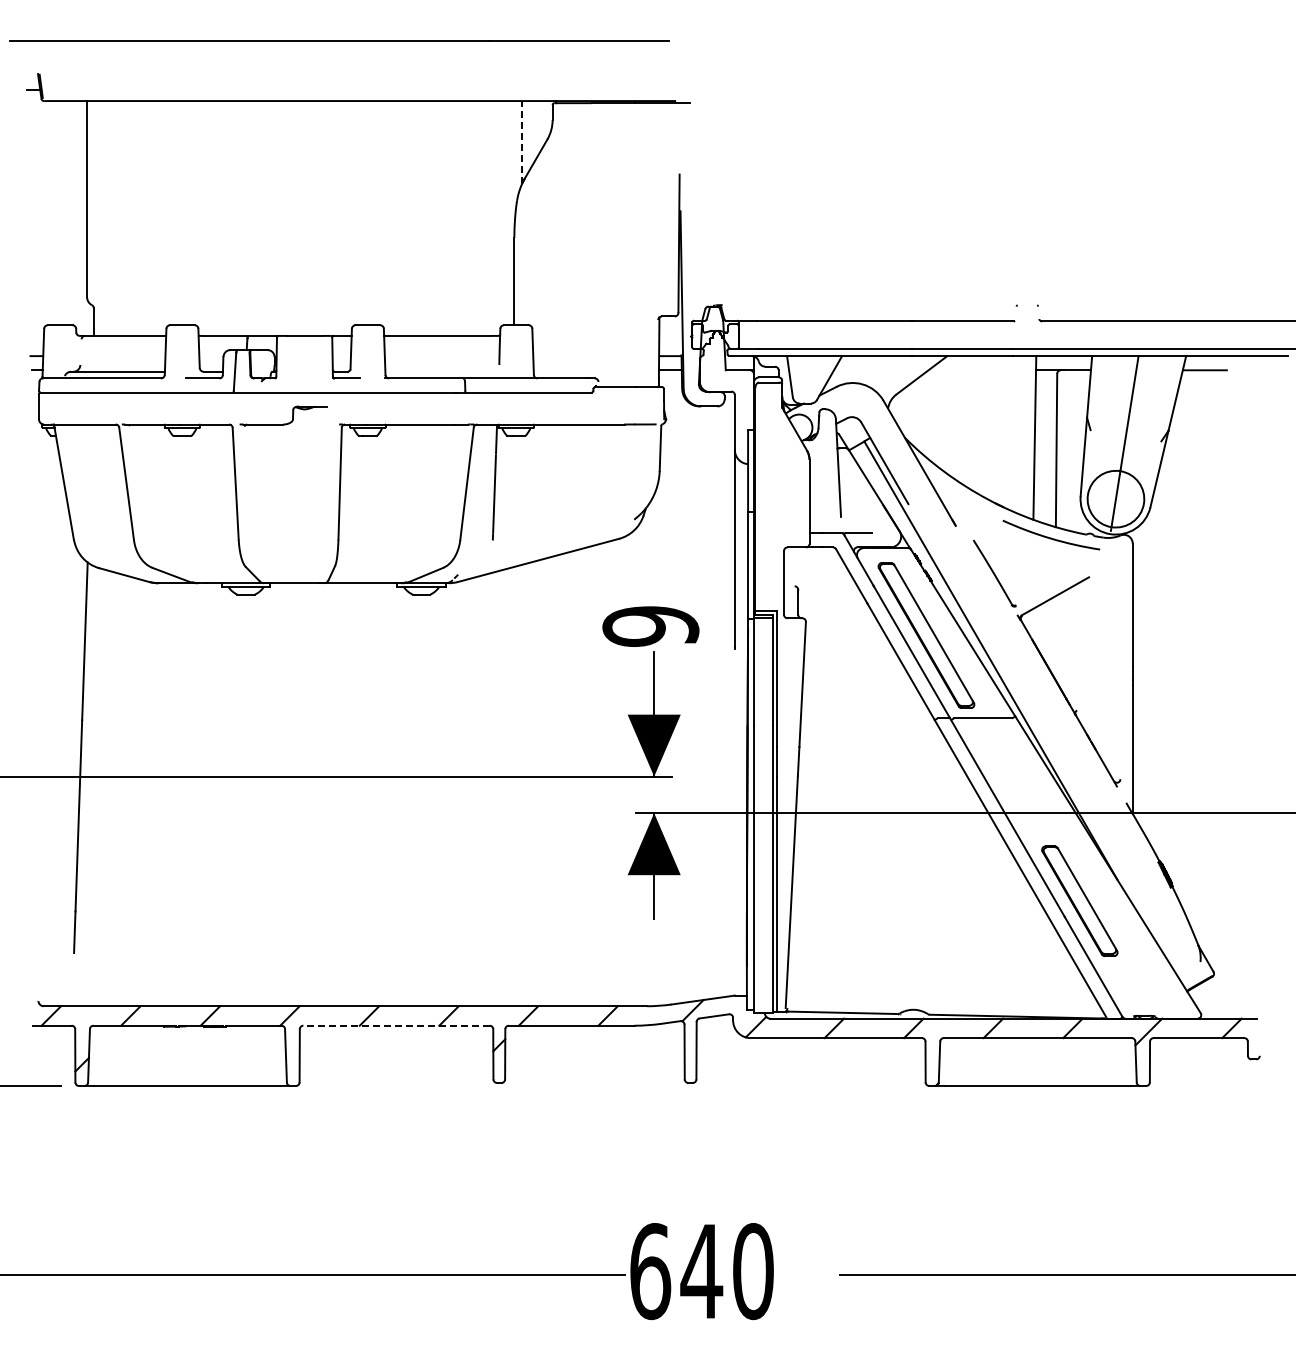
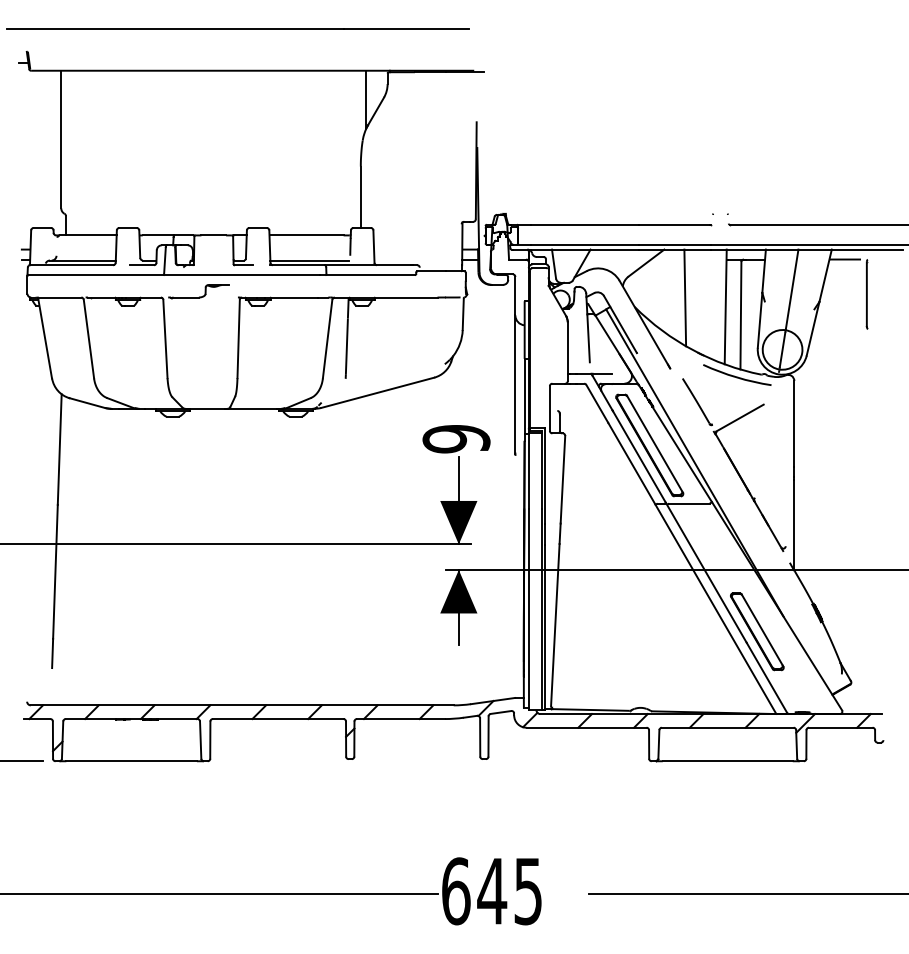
line: (522, 142) -> (366, 99), dashed -> solid
line: (441, 371) -> (309, 260), added
part: (1236, 420) -> (867, 294), added
line: (976, 425) -> (684, 298), added
line: (396, 1025) -> (278, 718), dashed -> solid
text: (753, 1271) -> (528, 891), 640 -> 645

